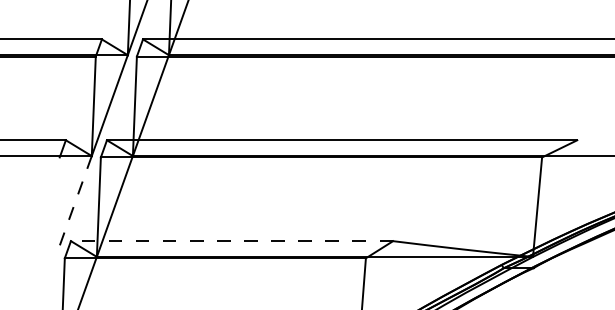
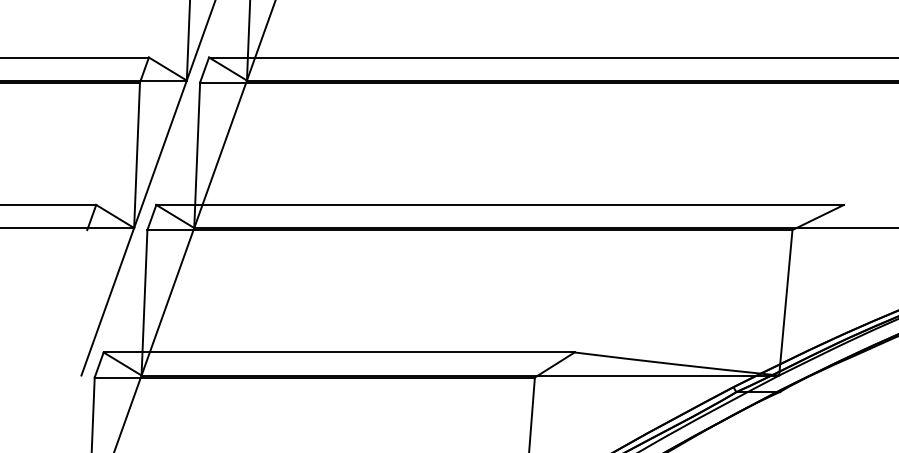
line: (73, 206) -> (107, 301), dashed -> solid
line: (231, 241) -> (338, 352), dashed -> solid

